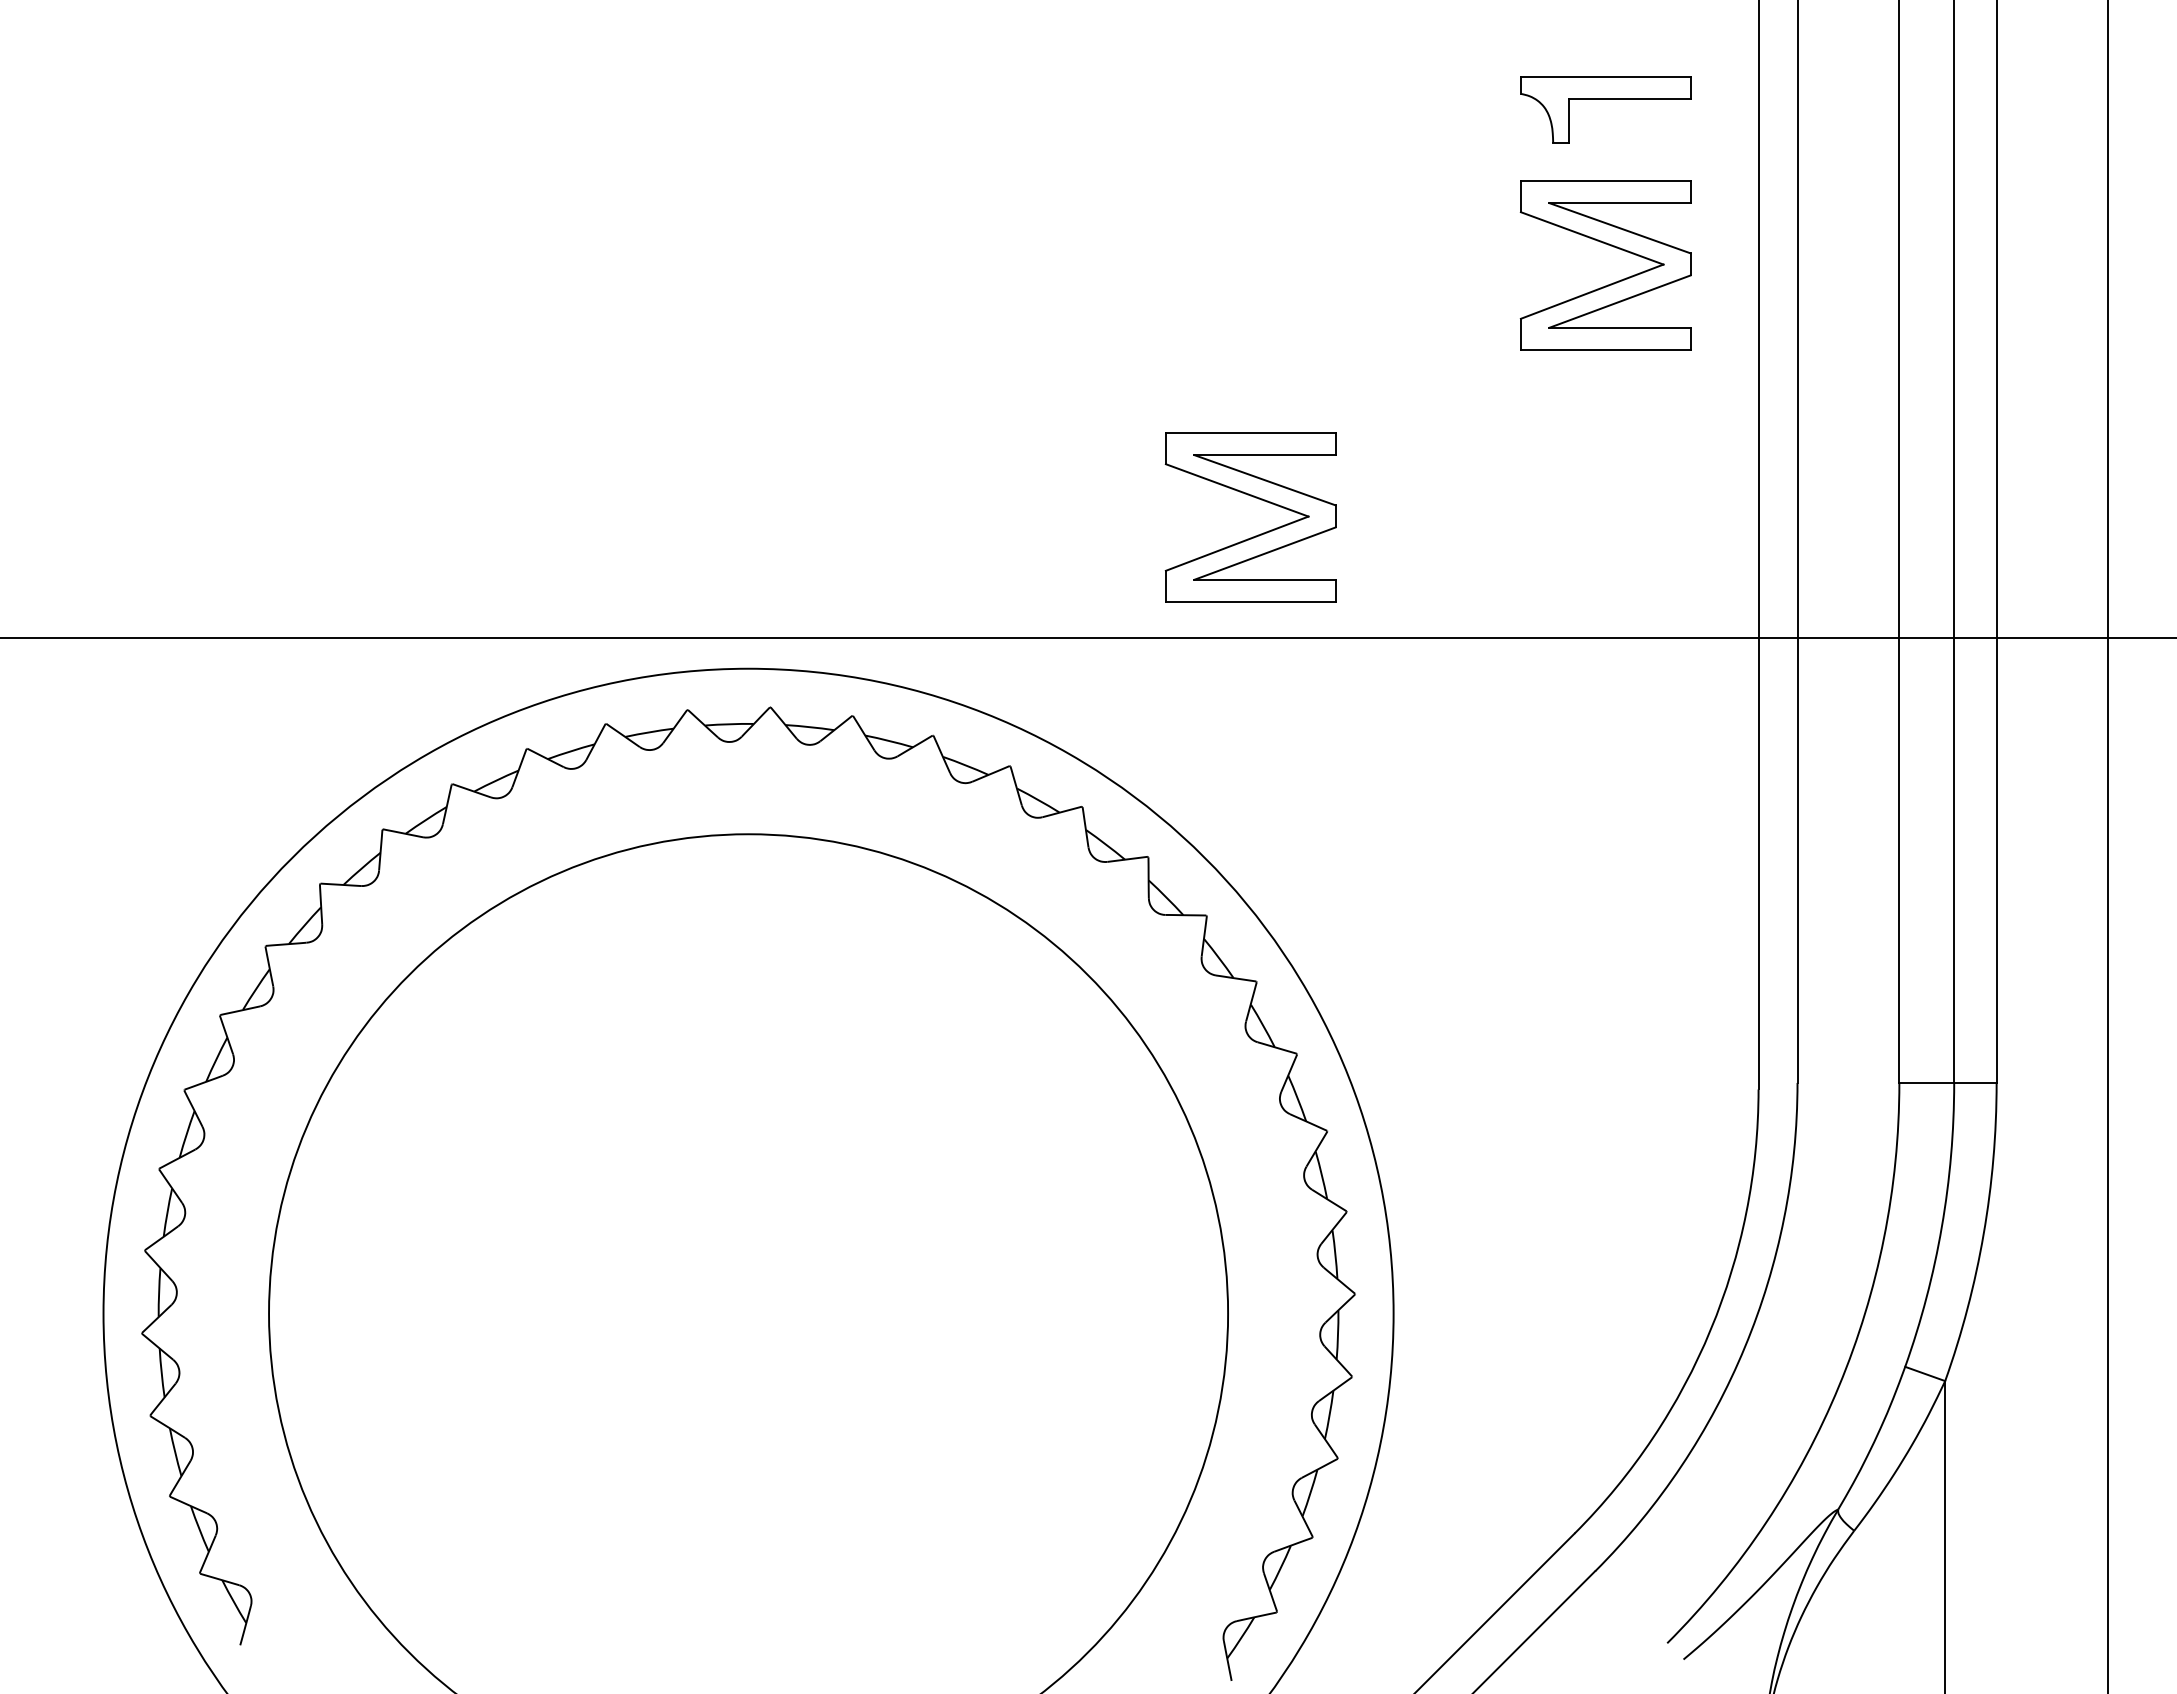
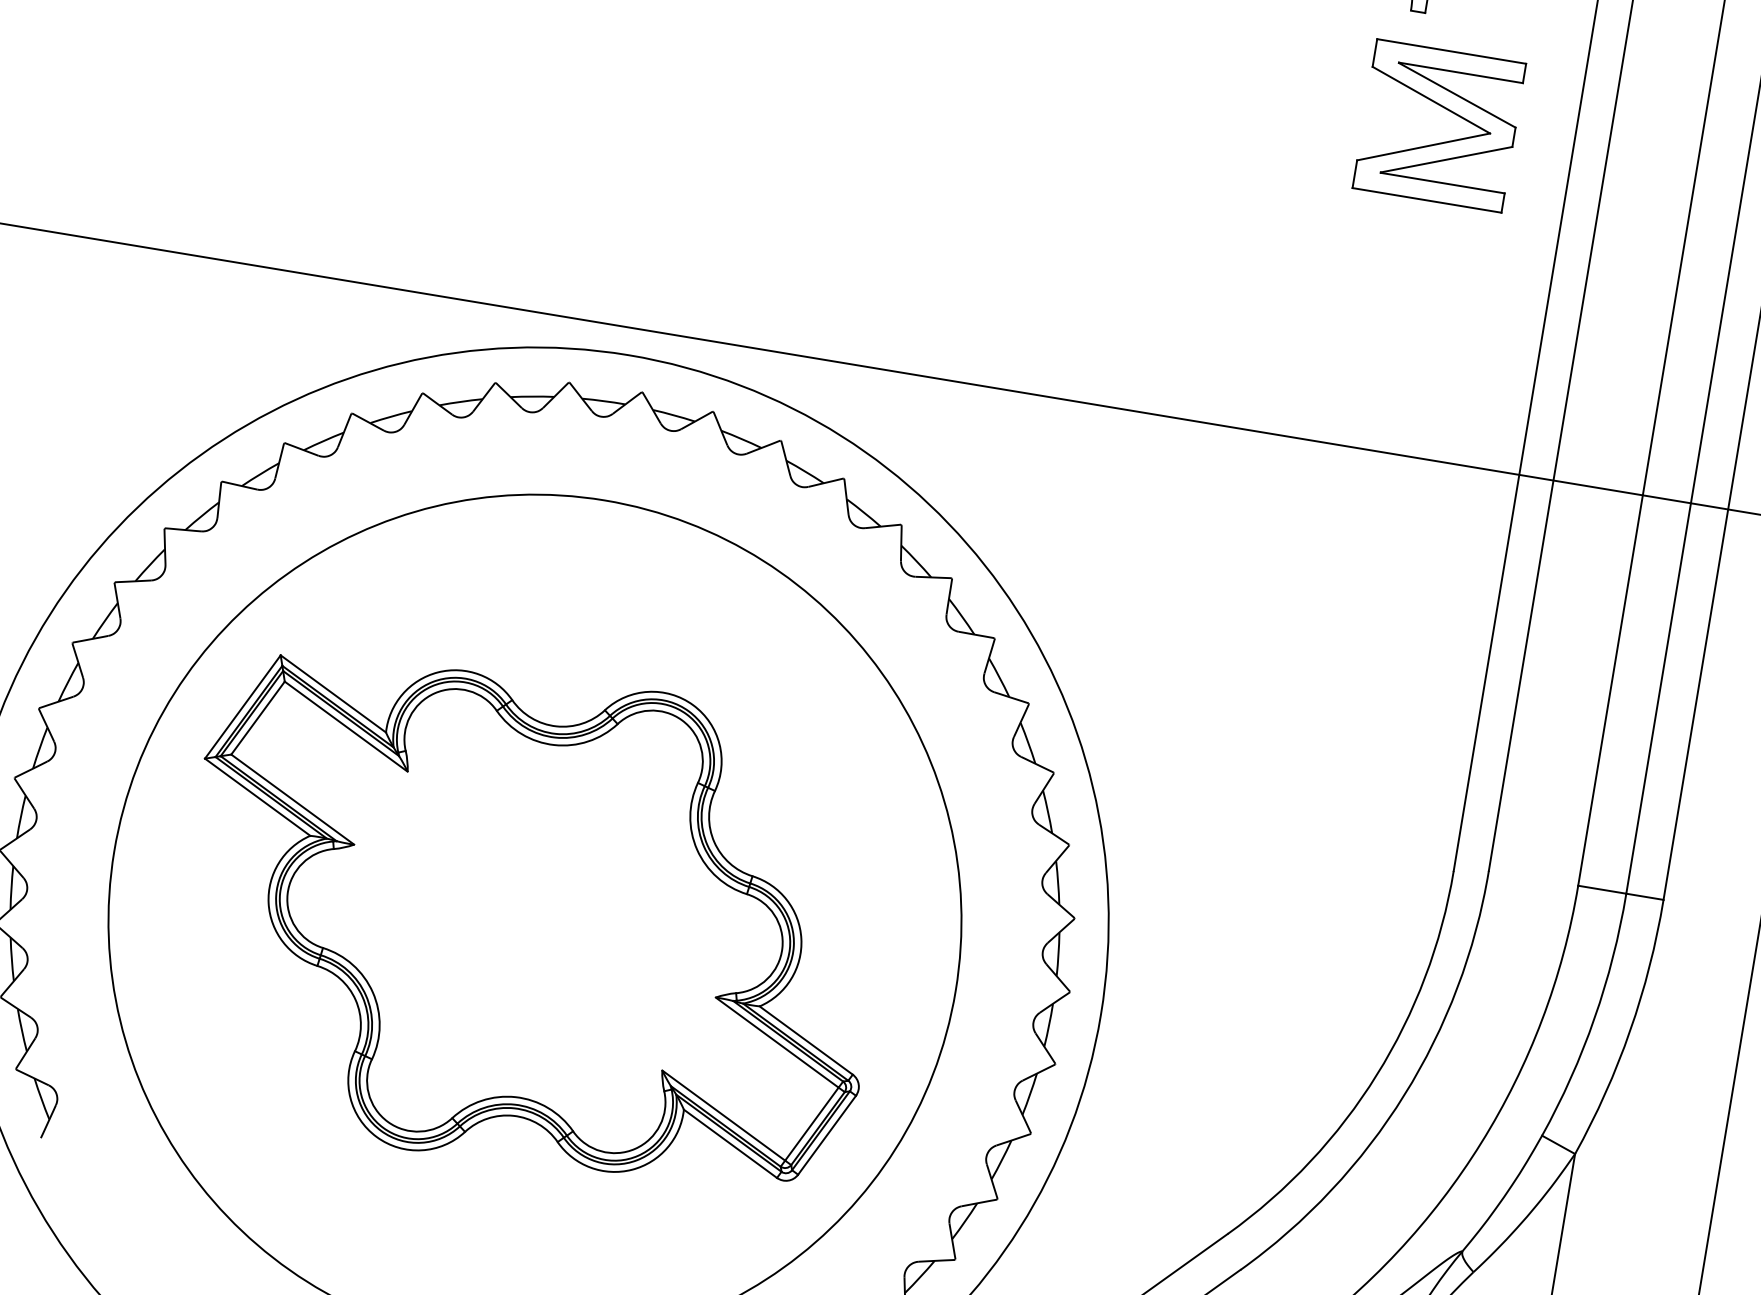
part: (1255, 535) -> (1092, 311), removed
part: (745, 1313) -> (532, 920), added

